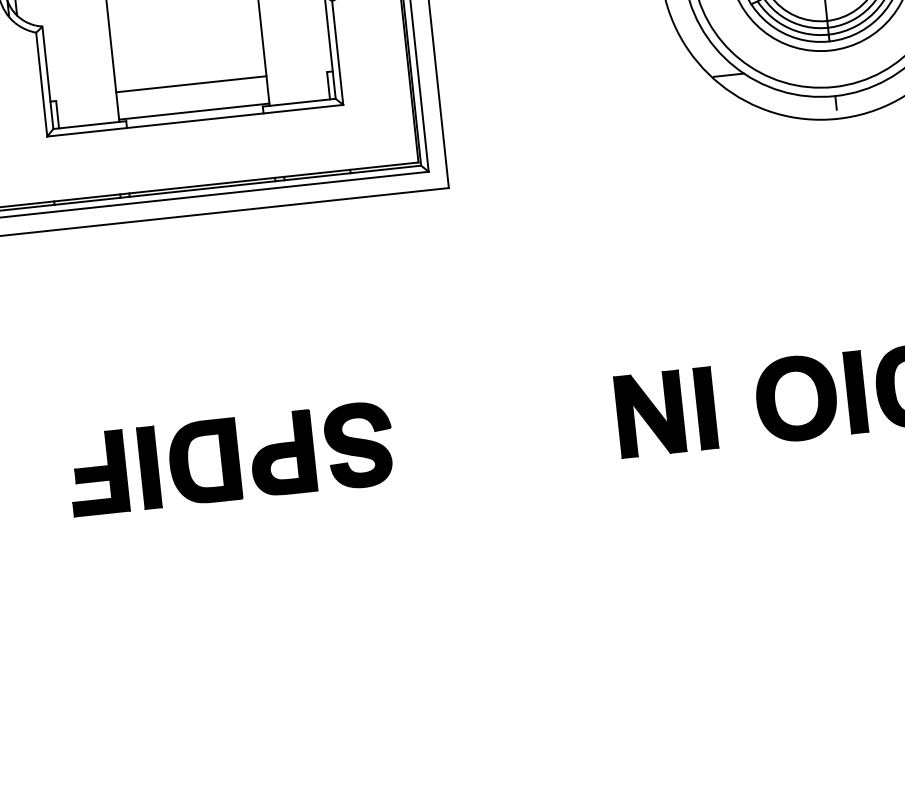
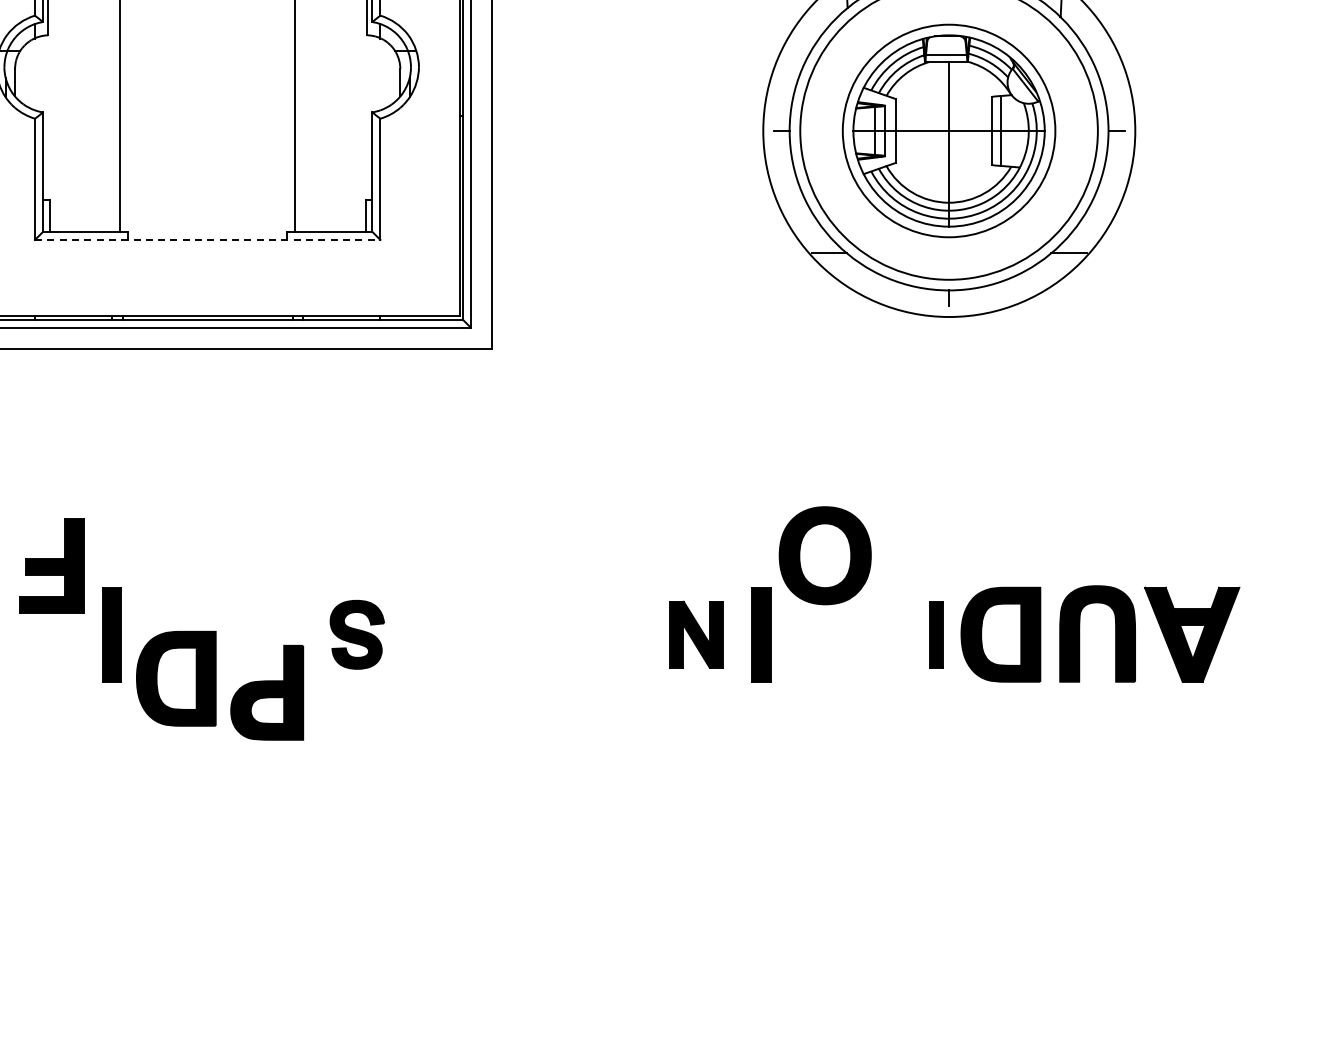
line: (191, 84) -> (207, 197), removed
line: (194, 111) -> (207, 229), removed
line: (195, 120) -> (207, 239), solid -> dashed
part: (855, 392) -> (936, 634), size x0.7
part: (795, 398) -> (824, 555), moved
part: (650, 414) -> (696, 634), size x0.7
part: (359, 445) -> (357, 634), size x0.7
part: (282, 453) -> (267, 692), moved
part: (204, 461) -> (176, 678), moved
part: (97, 473) -> (51, 565), moved

